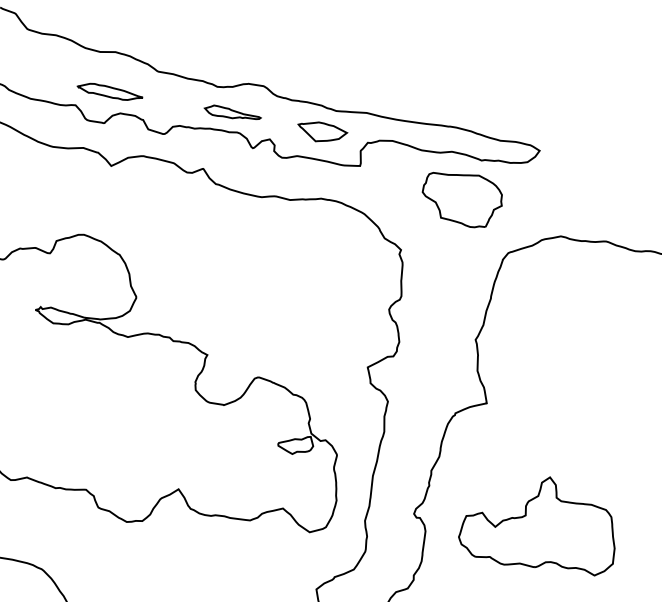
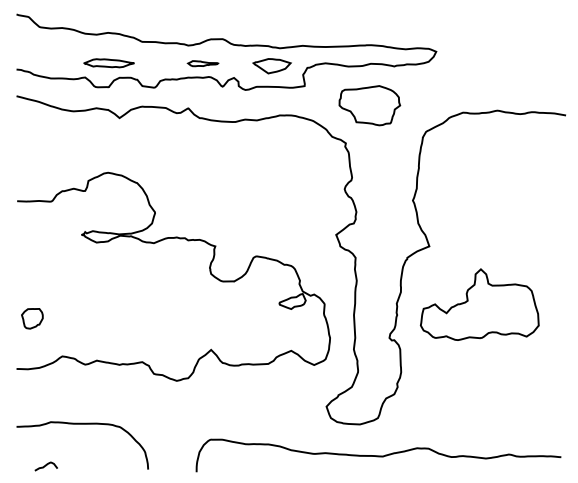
part: (231, 113) -> (202, 63), size x0.7
part: (461, 198) -> (369, 105), moved
part: (540, 522) -> (479, 304), moved

